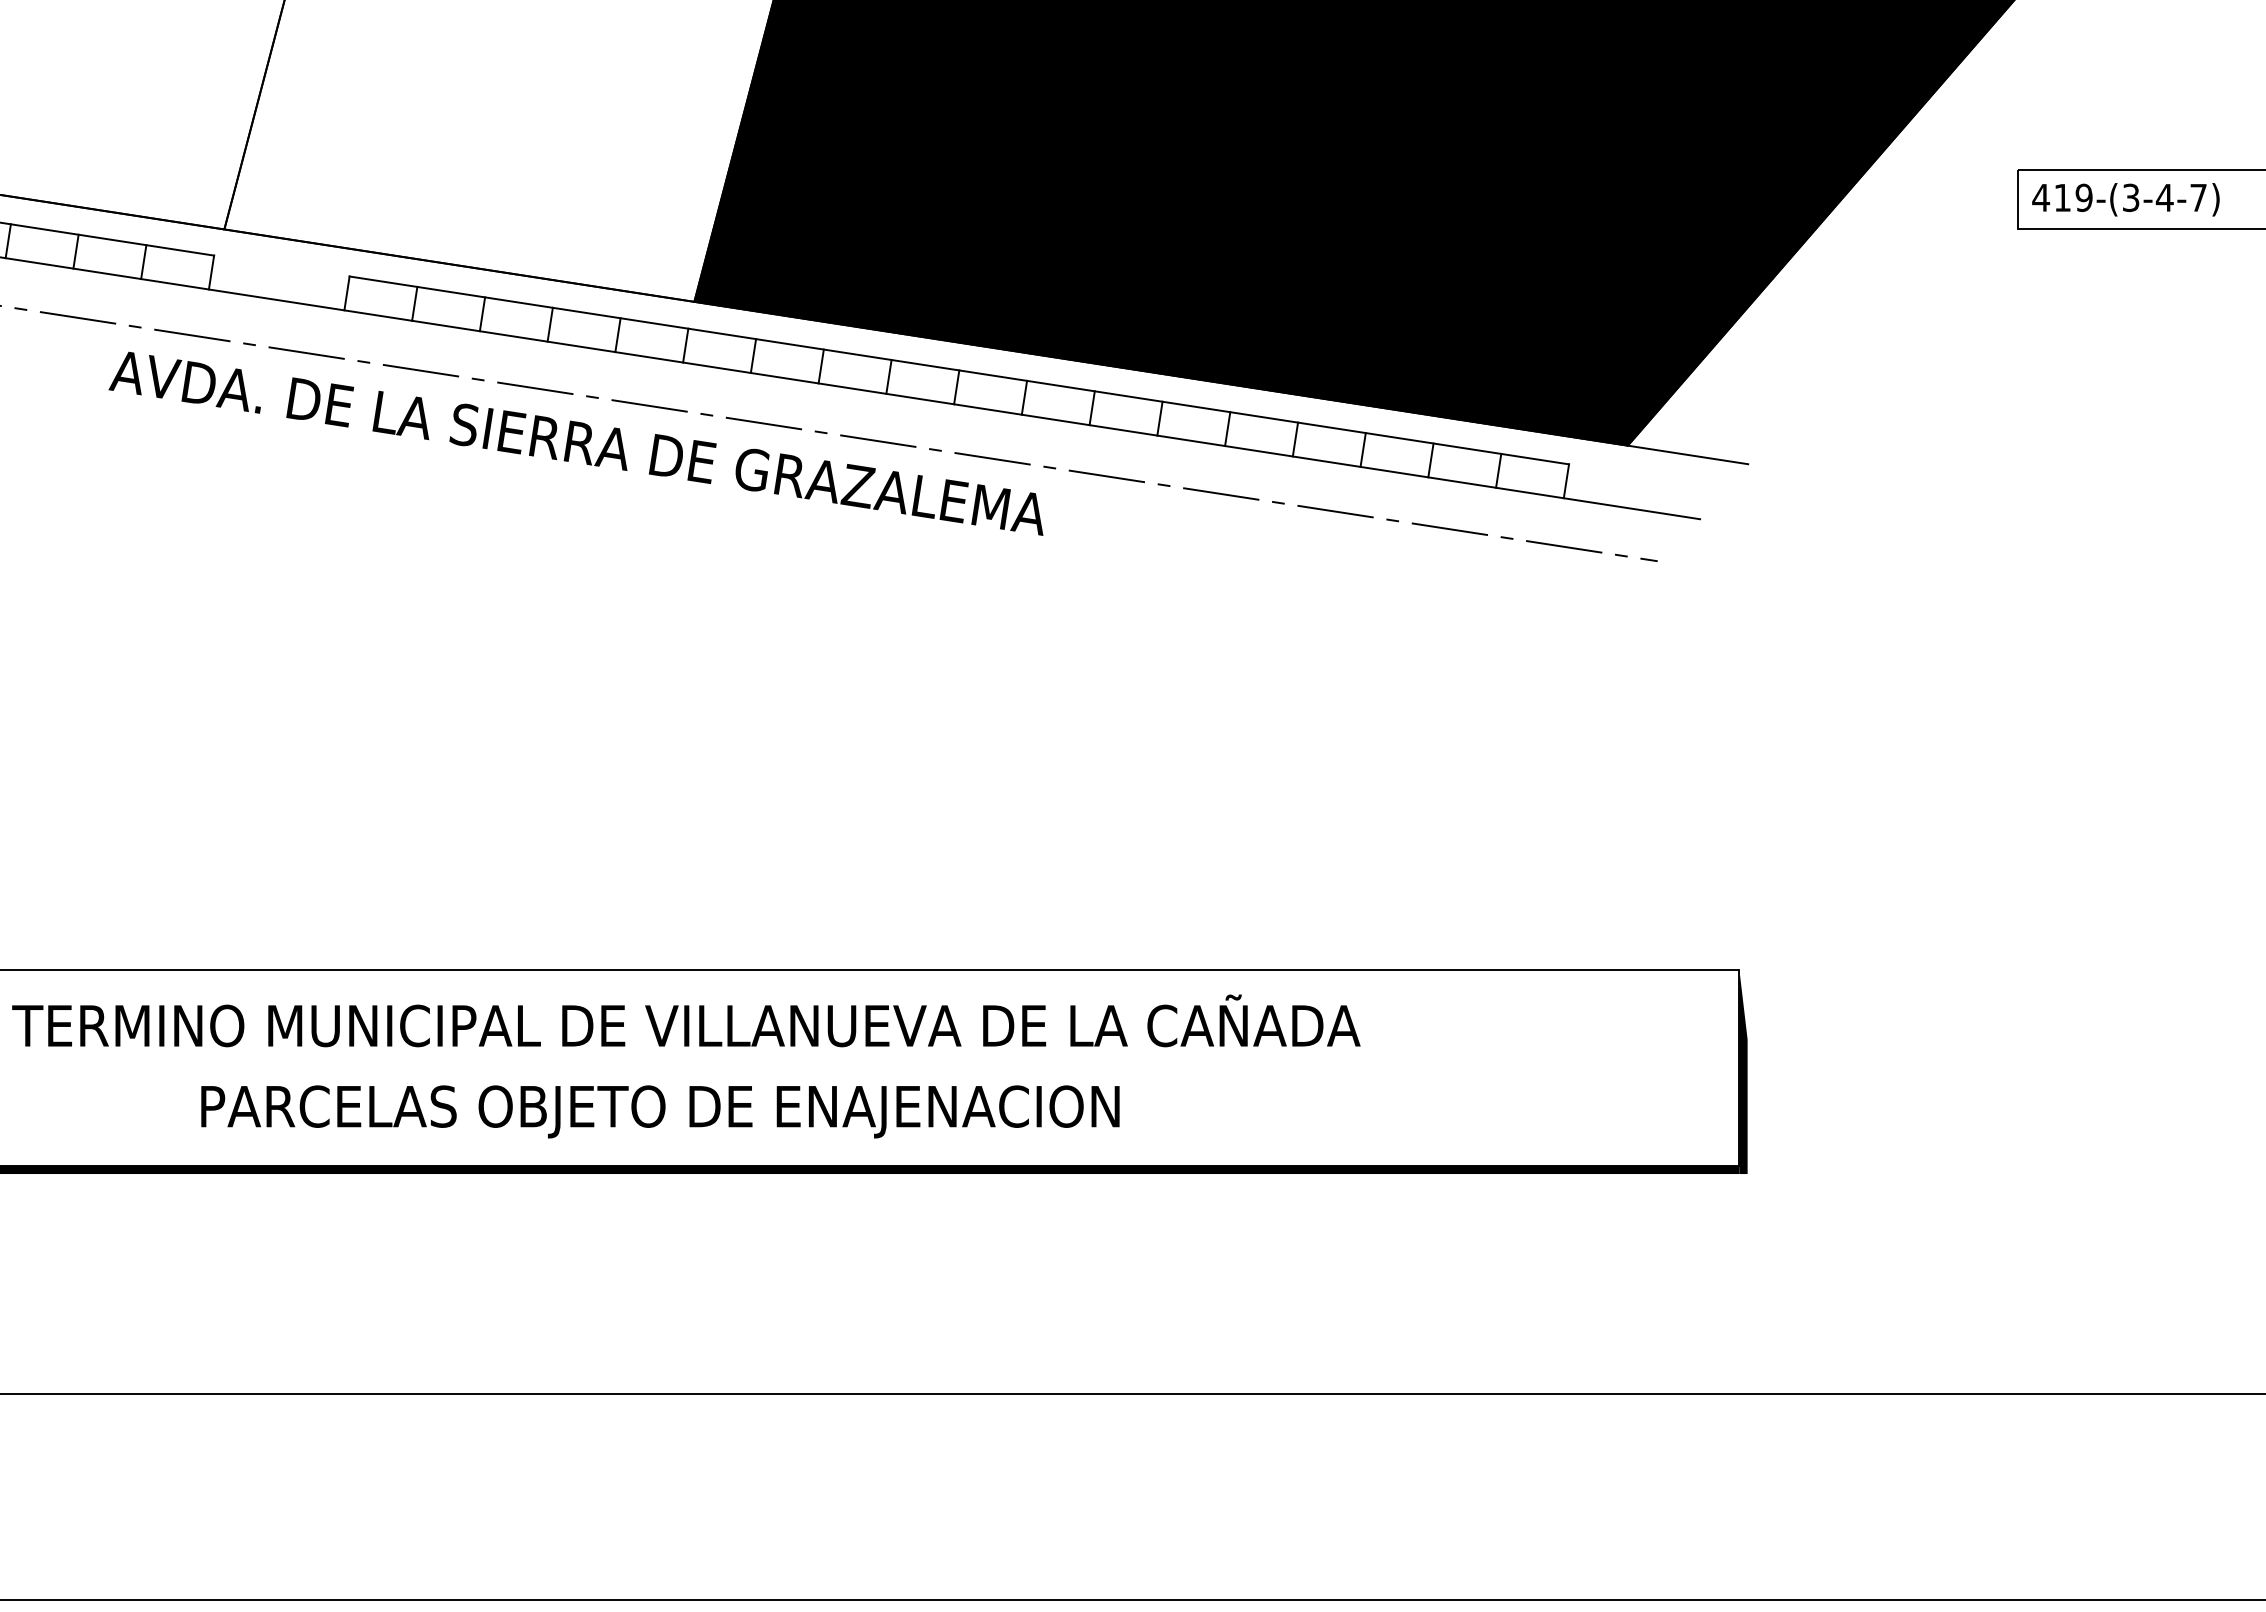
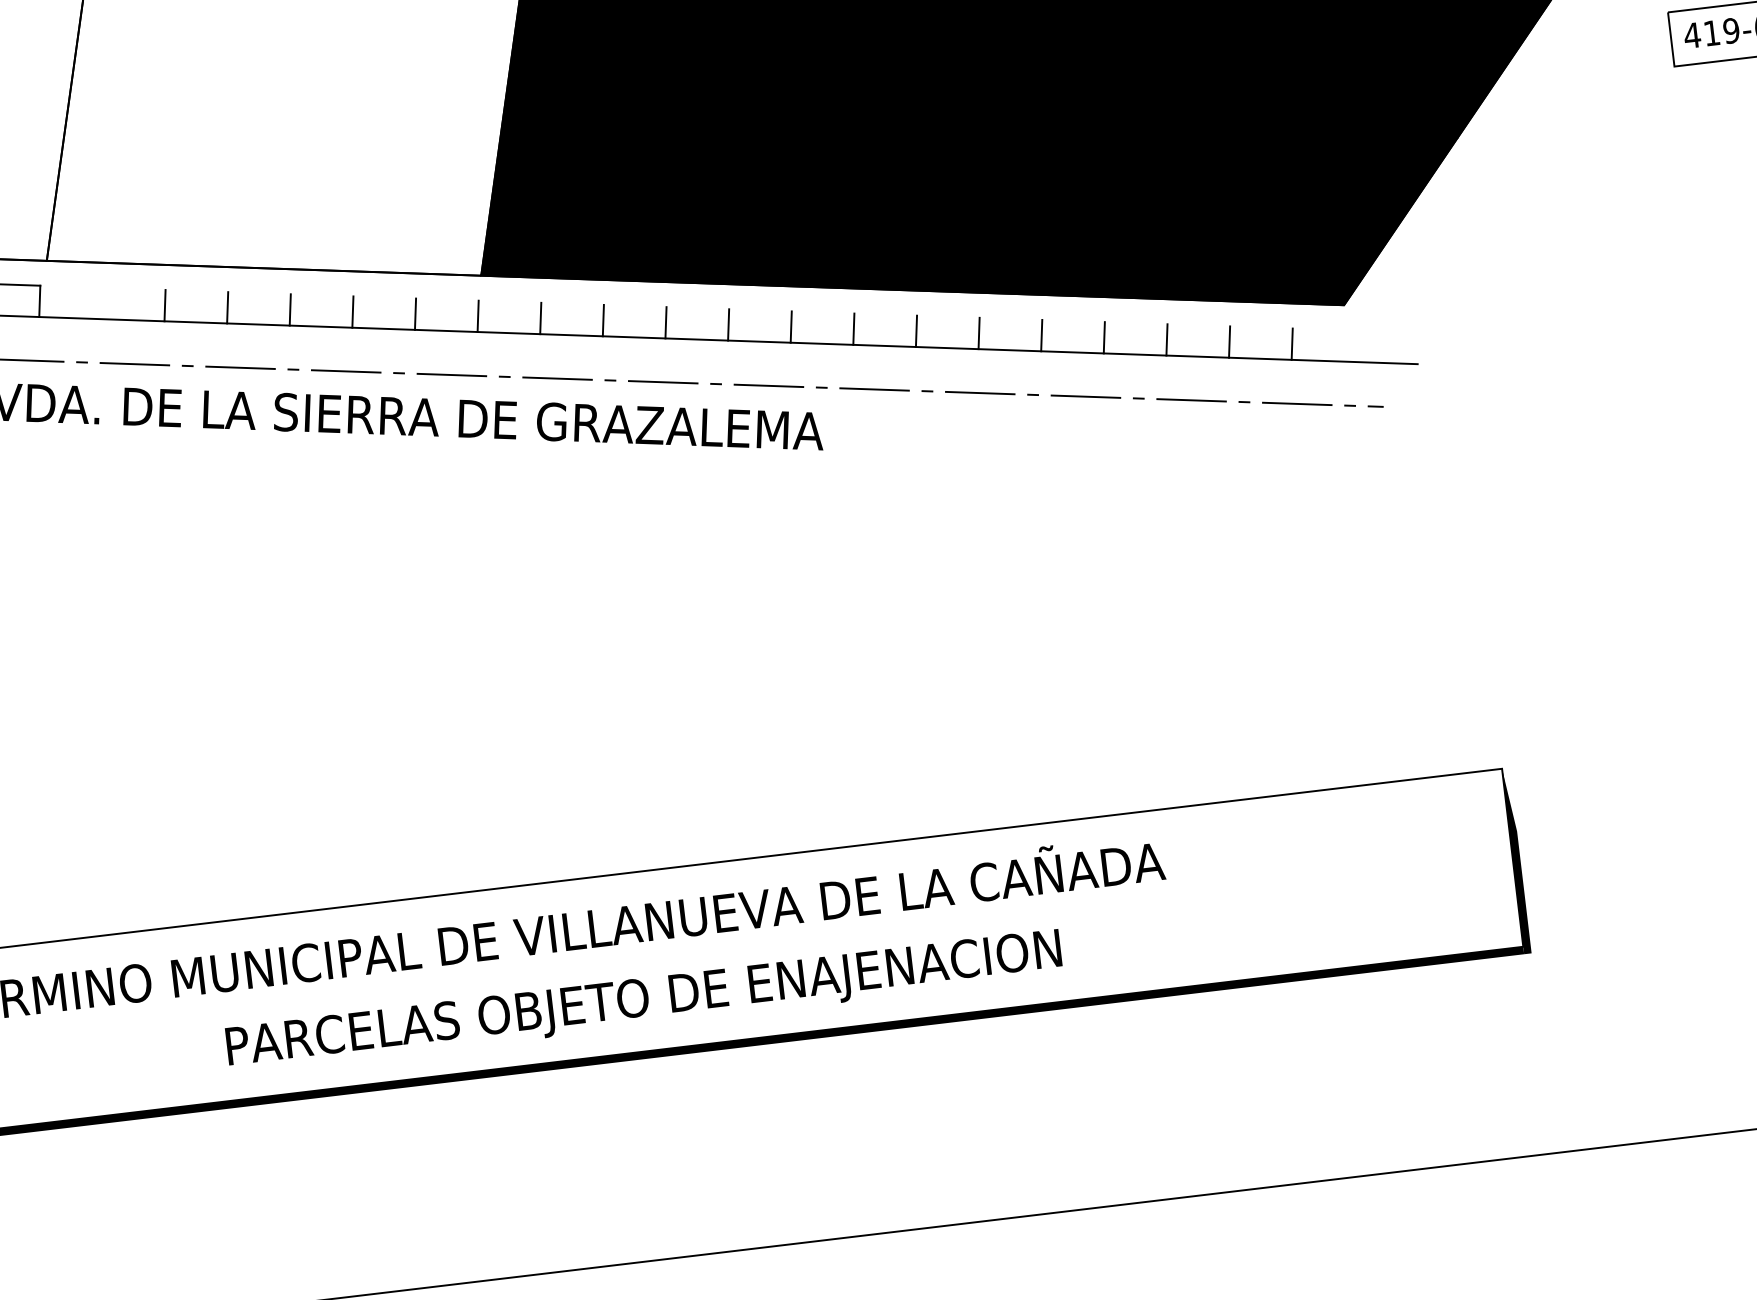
line: (959, 370) -> (729, 309), removed
line: (1687, 454) -> (1399, 306), removed
text: (660, 1111) -> (644, 1001), moved

